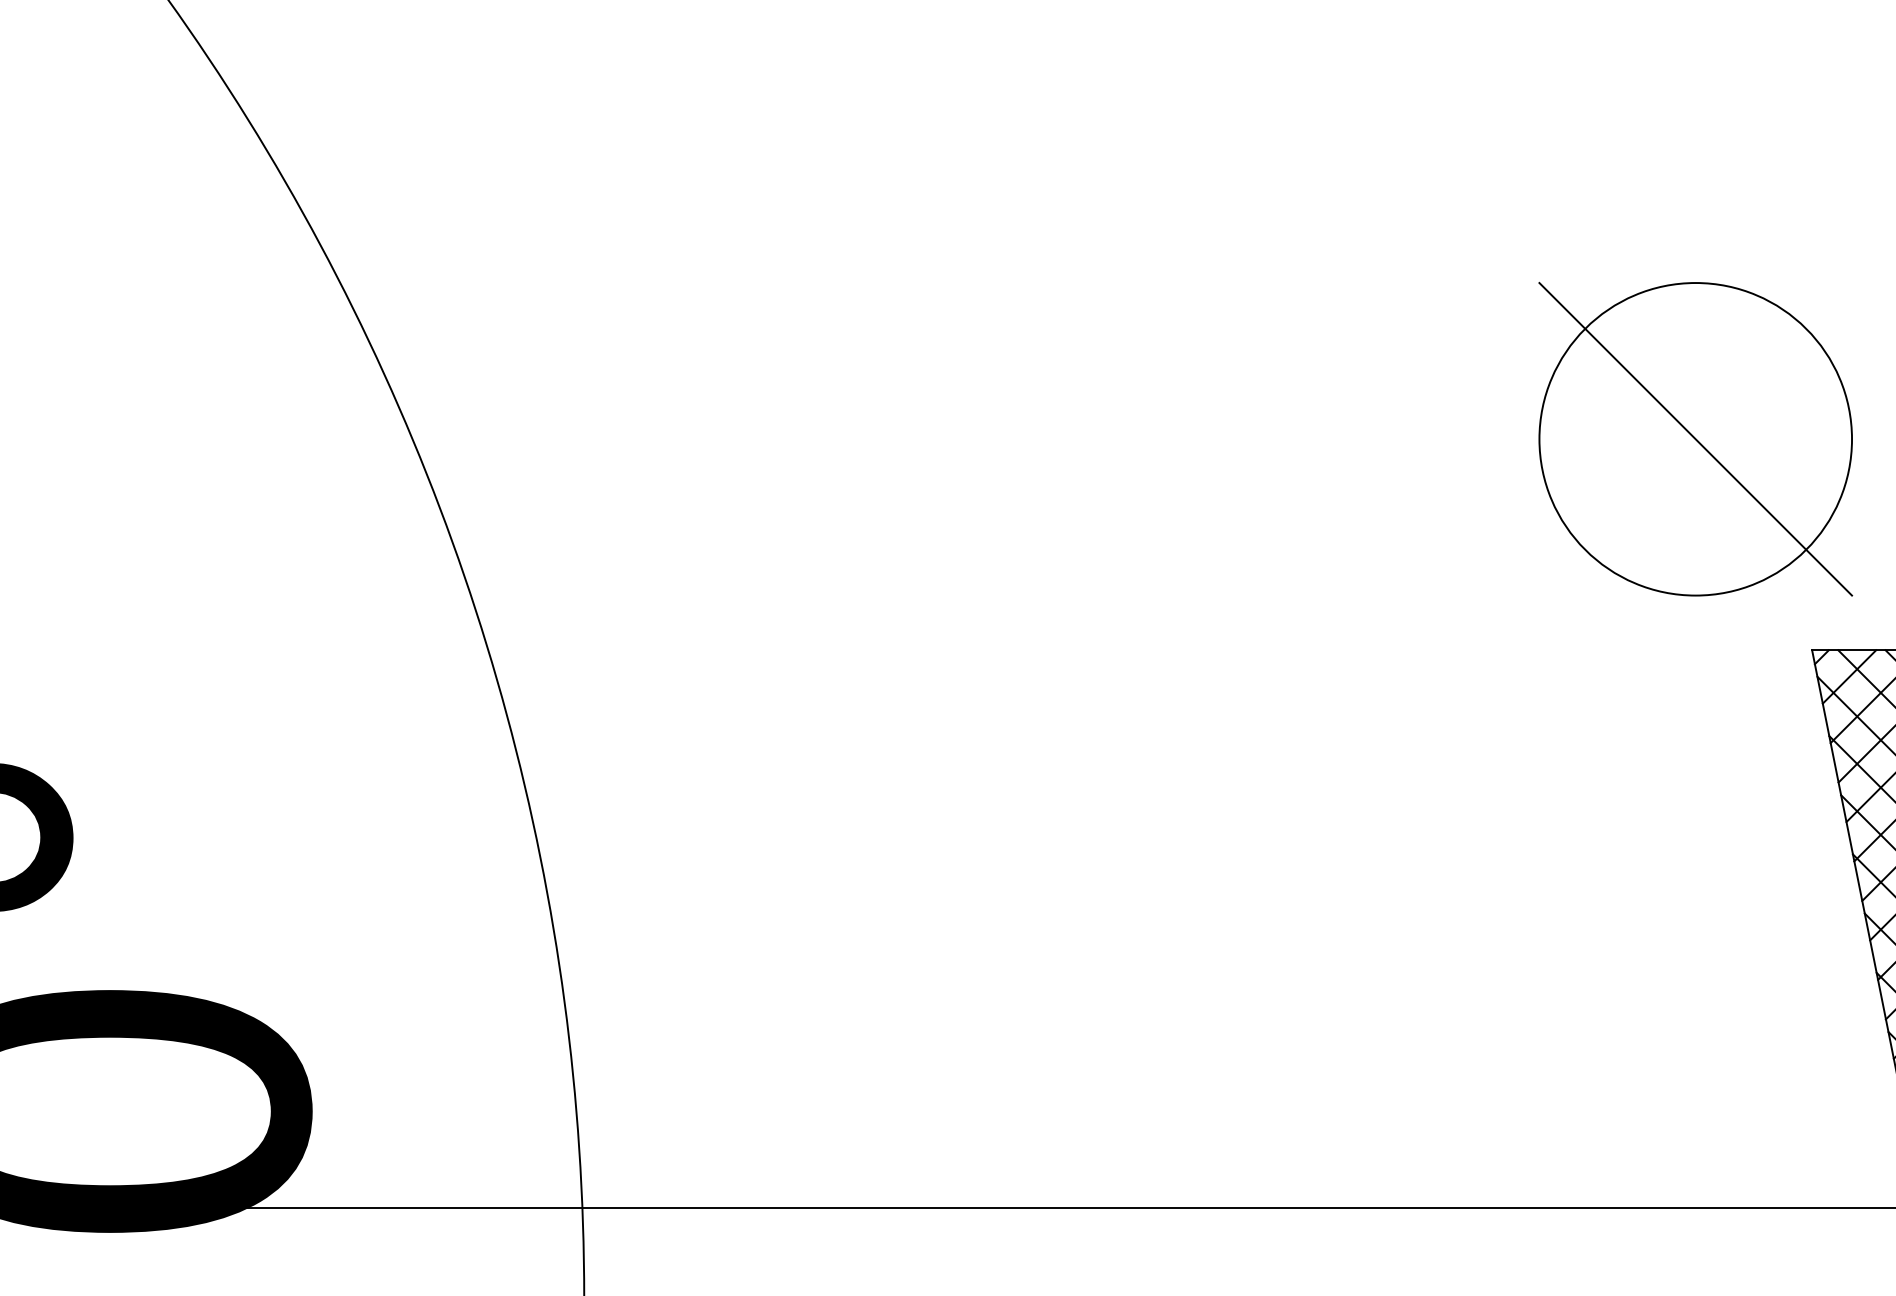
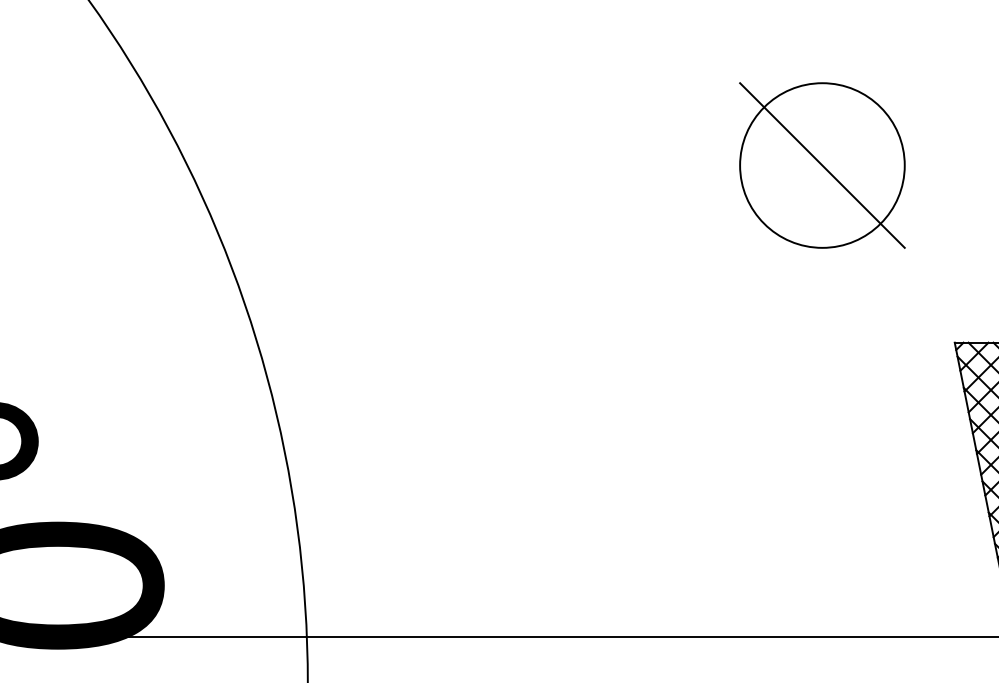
part: (1695, 439) -> (822, 165), moved

